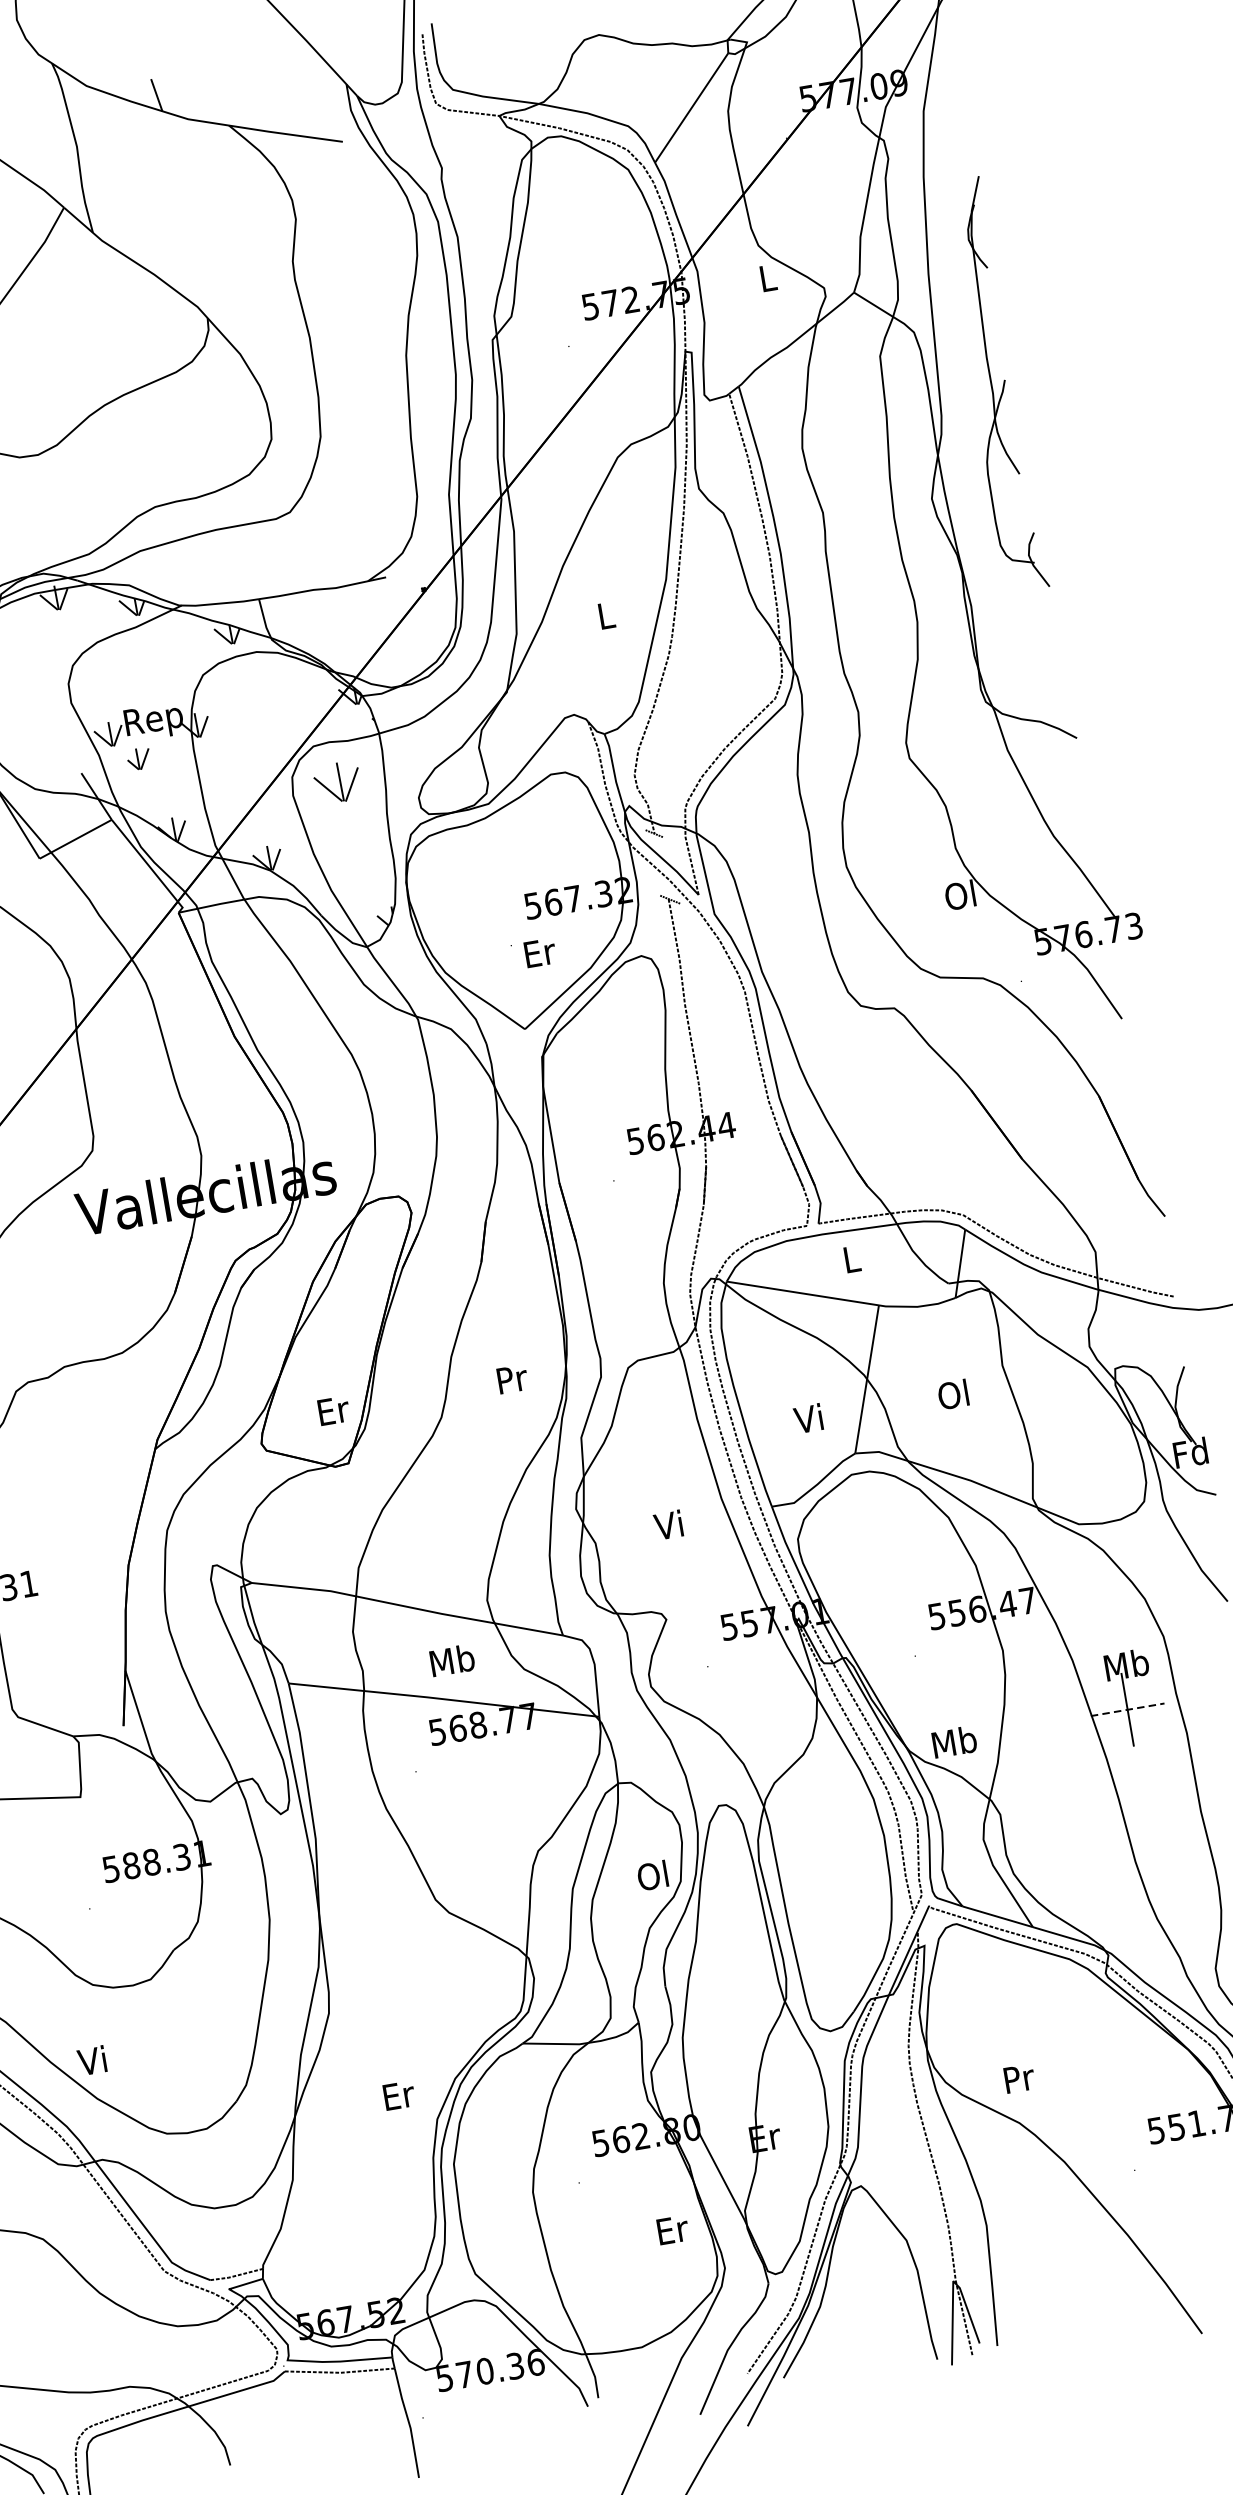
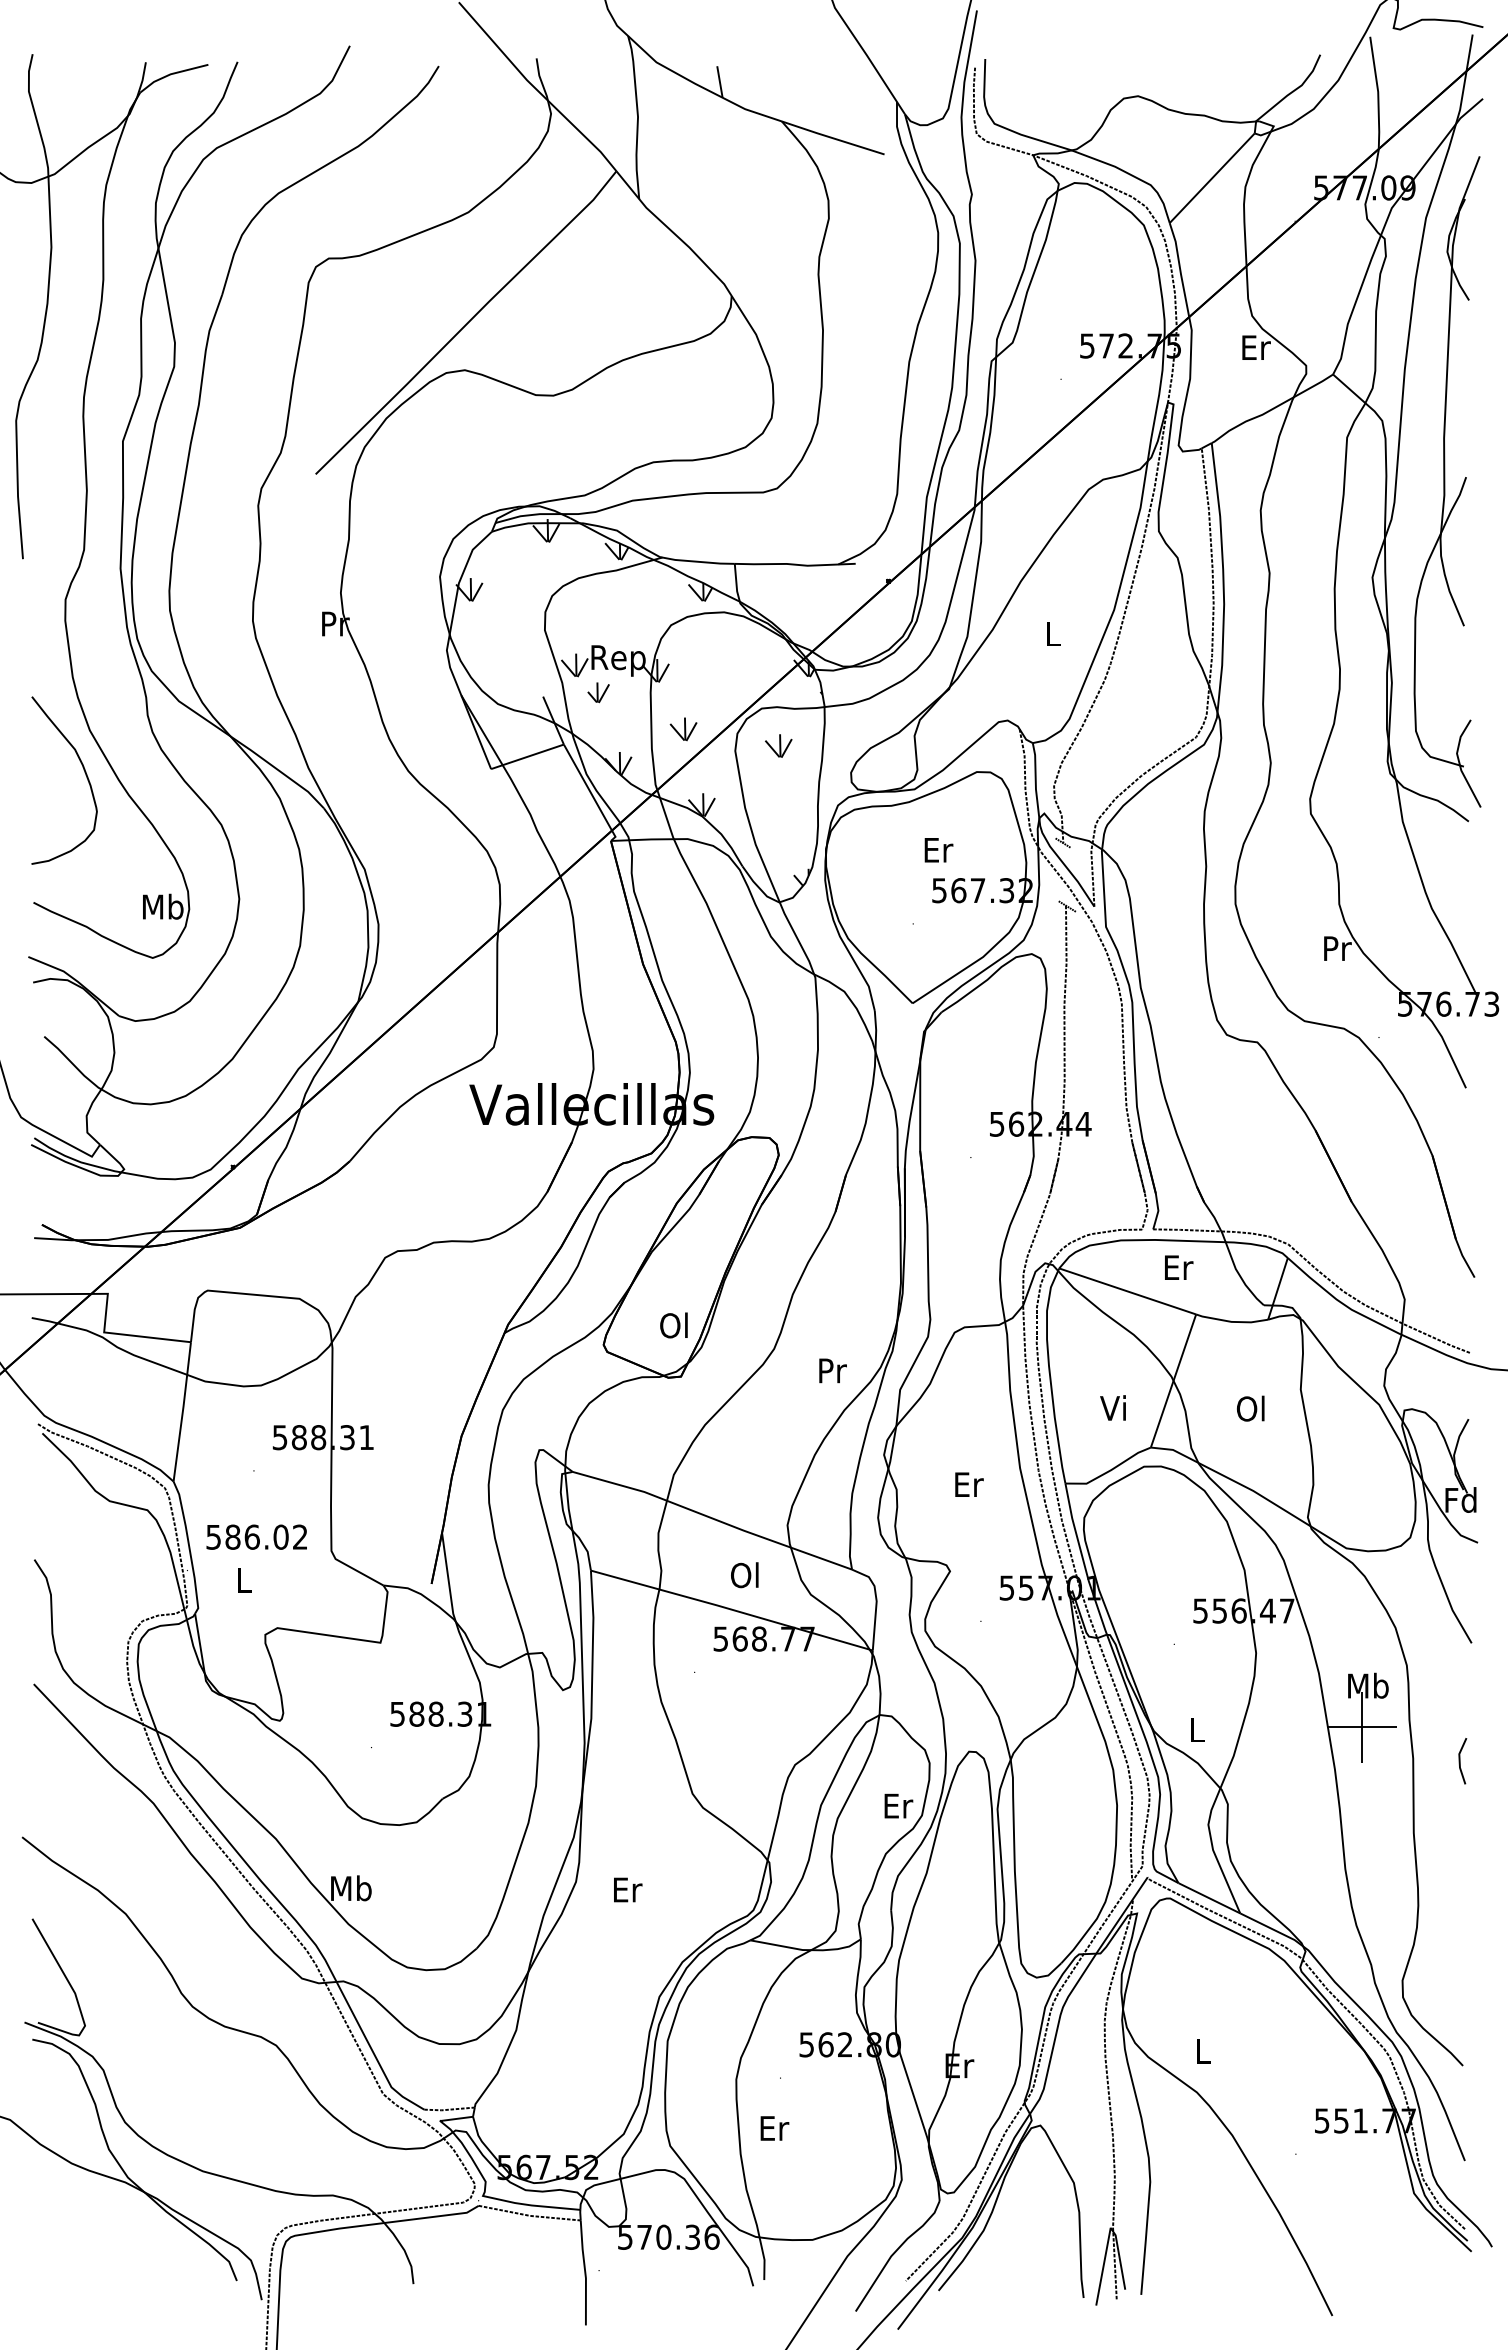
text: (768, 277) -> (1256, 347), L -> Er
part: (993, 384) -> (1447, 481), size x1.67
part: (234, 782) -> (683, 729), added
part: (337, 782) -> (778, 745), size x0.62
text: (960, 895) -> (1336, 948), Ol -> Pr
text: (539, 953) -> (938, 850), moved
text: (853, 1259) -> (1179, 1267), L -> Er
text: (512, 1378) -> (832, 1370), moved
text: (333, 1410) -> (675, 1325), Er -> Ol
text: (669, 1524) -> (968, 1483), Vi -> Er
text: (452, 1660) -> (745, 1575), Mb -> Ol
line: (1128, 1709) -> (1362, 1727), dashed -> solid
text: (953, 1741) -> (1196, 1729), Mb -> L
text: (654, 1875) -> (898, 1805), Ol -> Er
text: (94, 2060) -> (351, 1888), Vi -> Mb
text: (1019, 2078) -> (1203, 2051), Pr -> L
text: (399, 2095) -> (628, 1889), moved
text: (672, 2230) -> (774, 2128), moved

